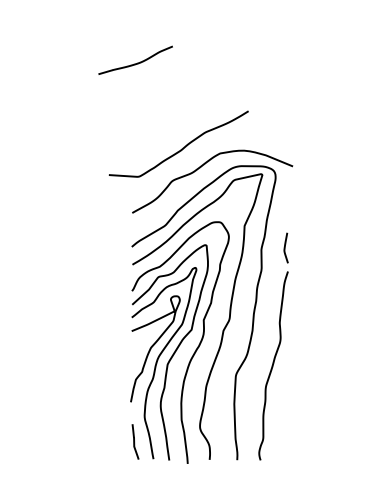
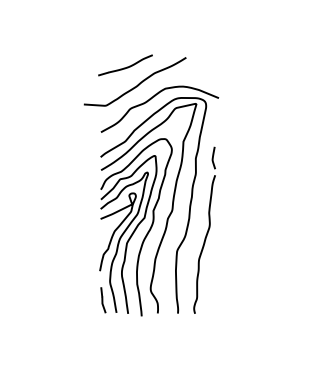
curve: (135, 63) -> (125, 67), moved

